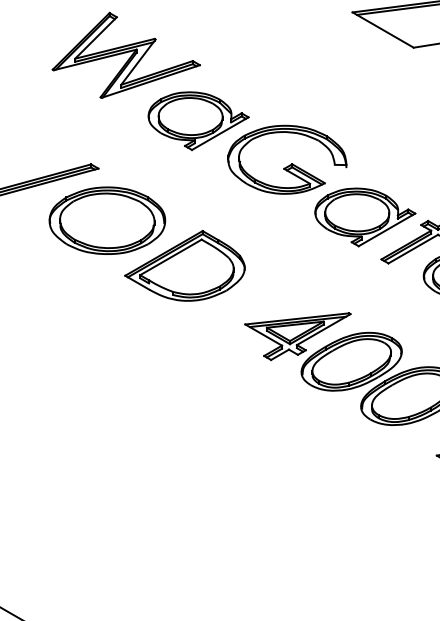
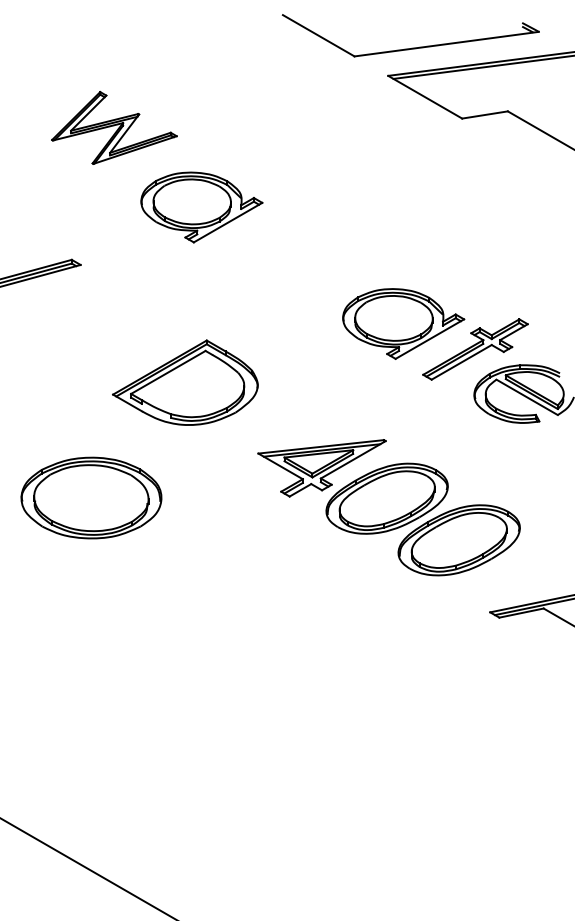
part: (126, 55) -> (114, 127), size x0.7
part: (289, 164) -> (311, 260), removed
part: (107, 220) -> (91, 497), moved

